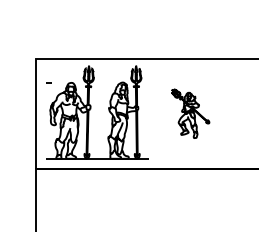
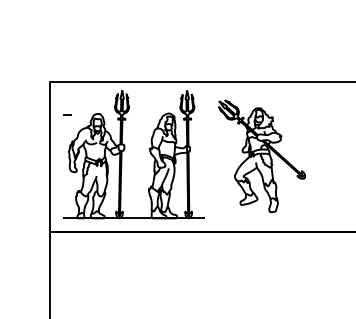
part: (190, 113) -> (261, 156), size x1.67

